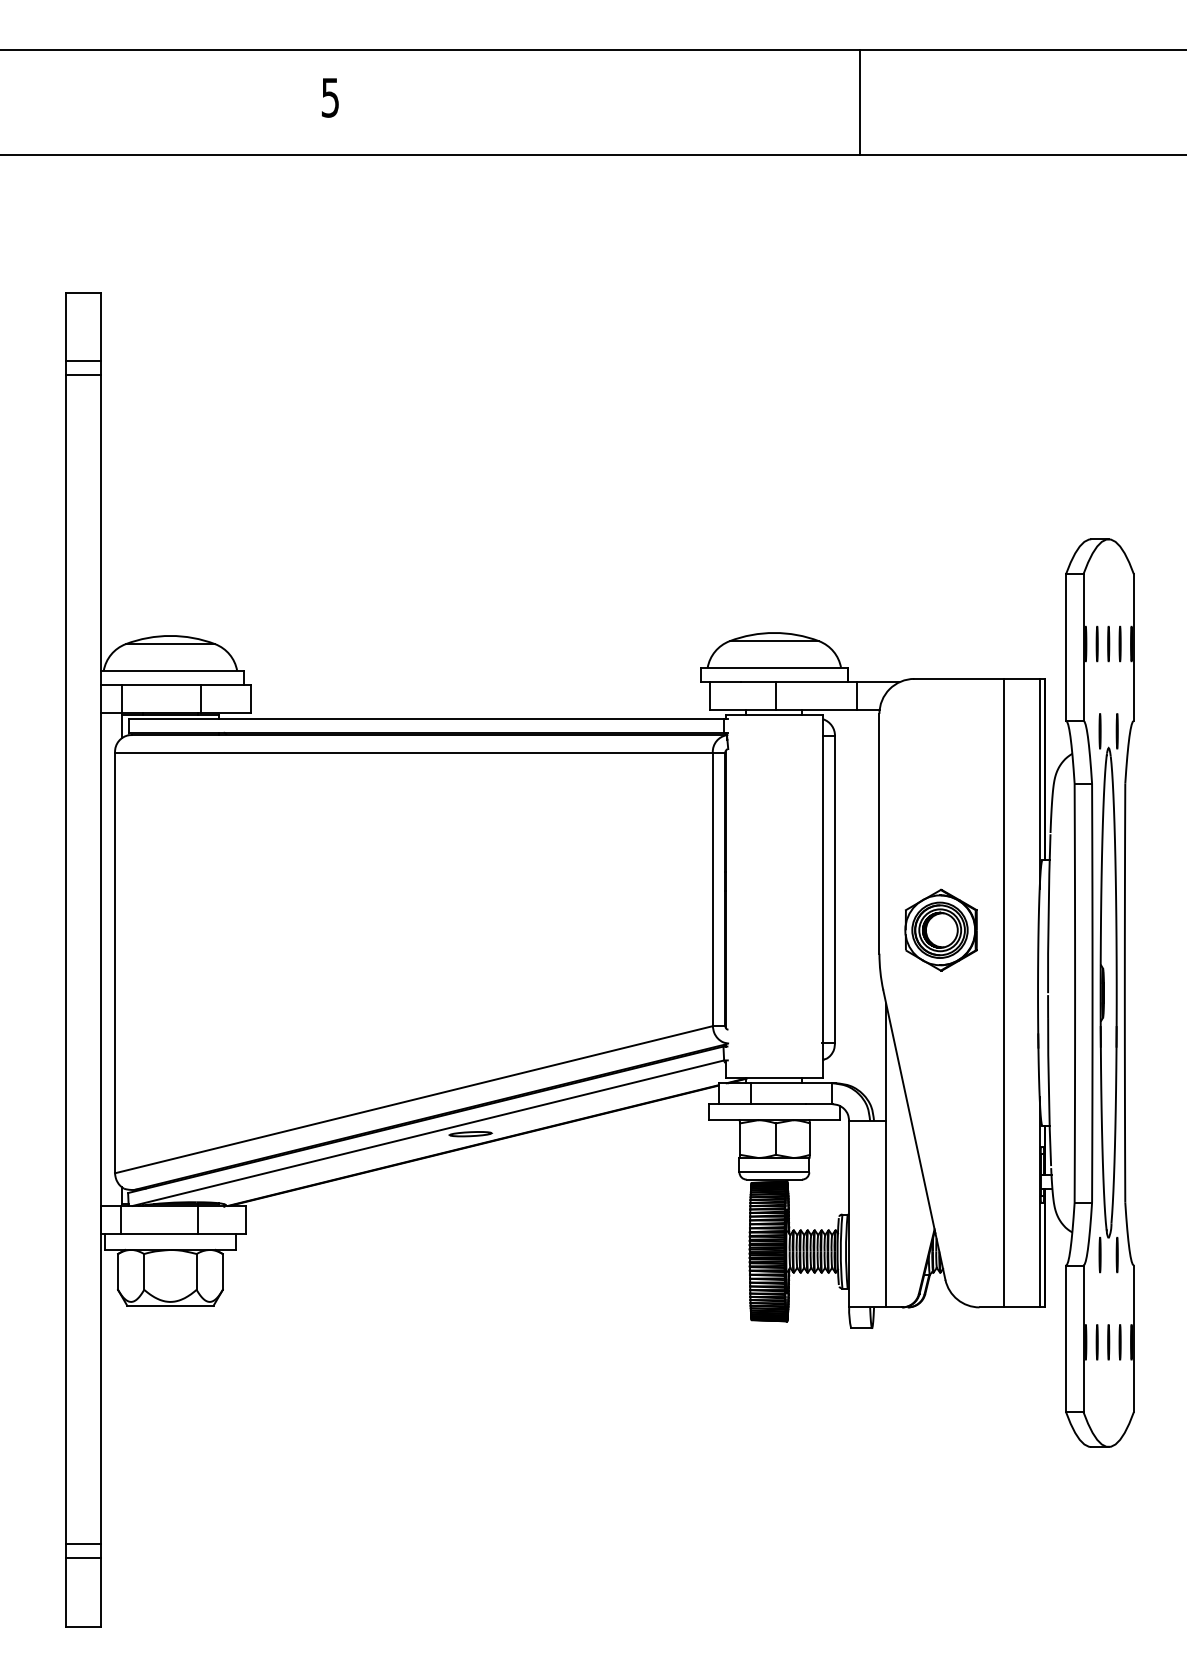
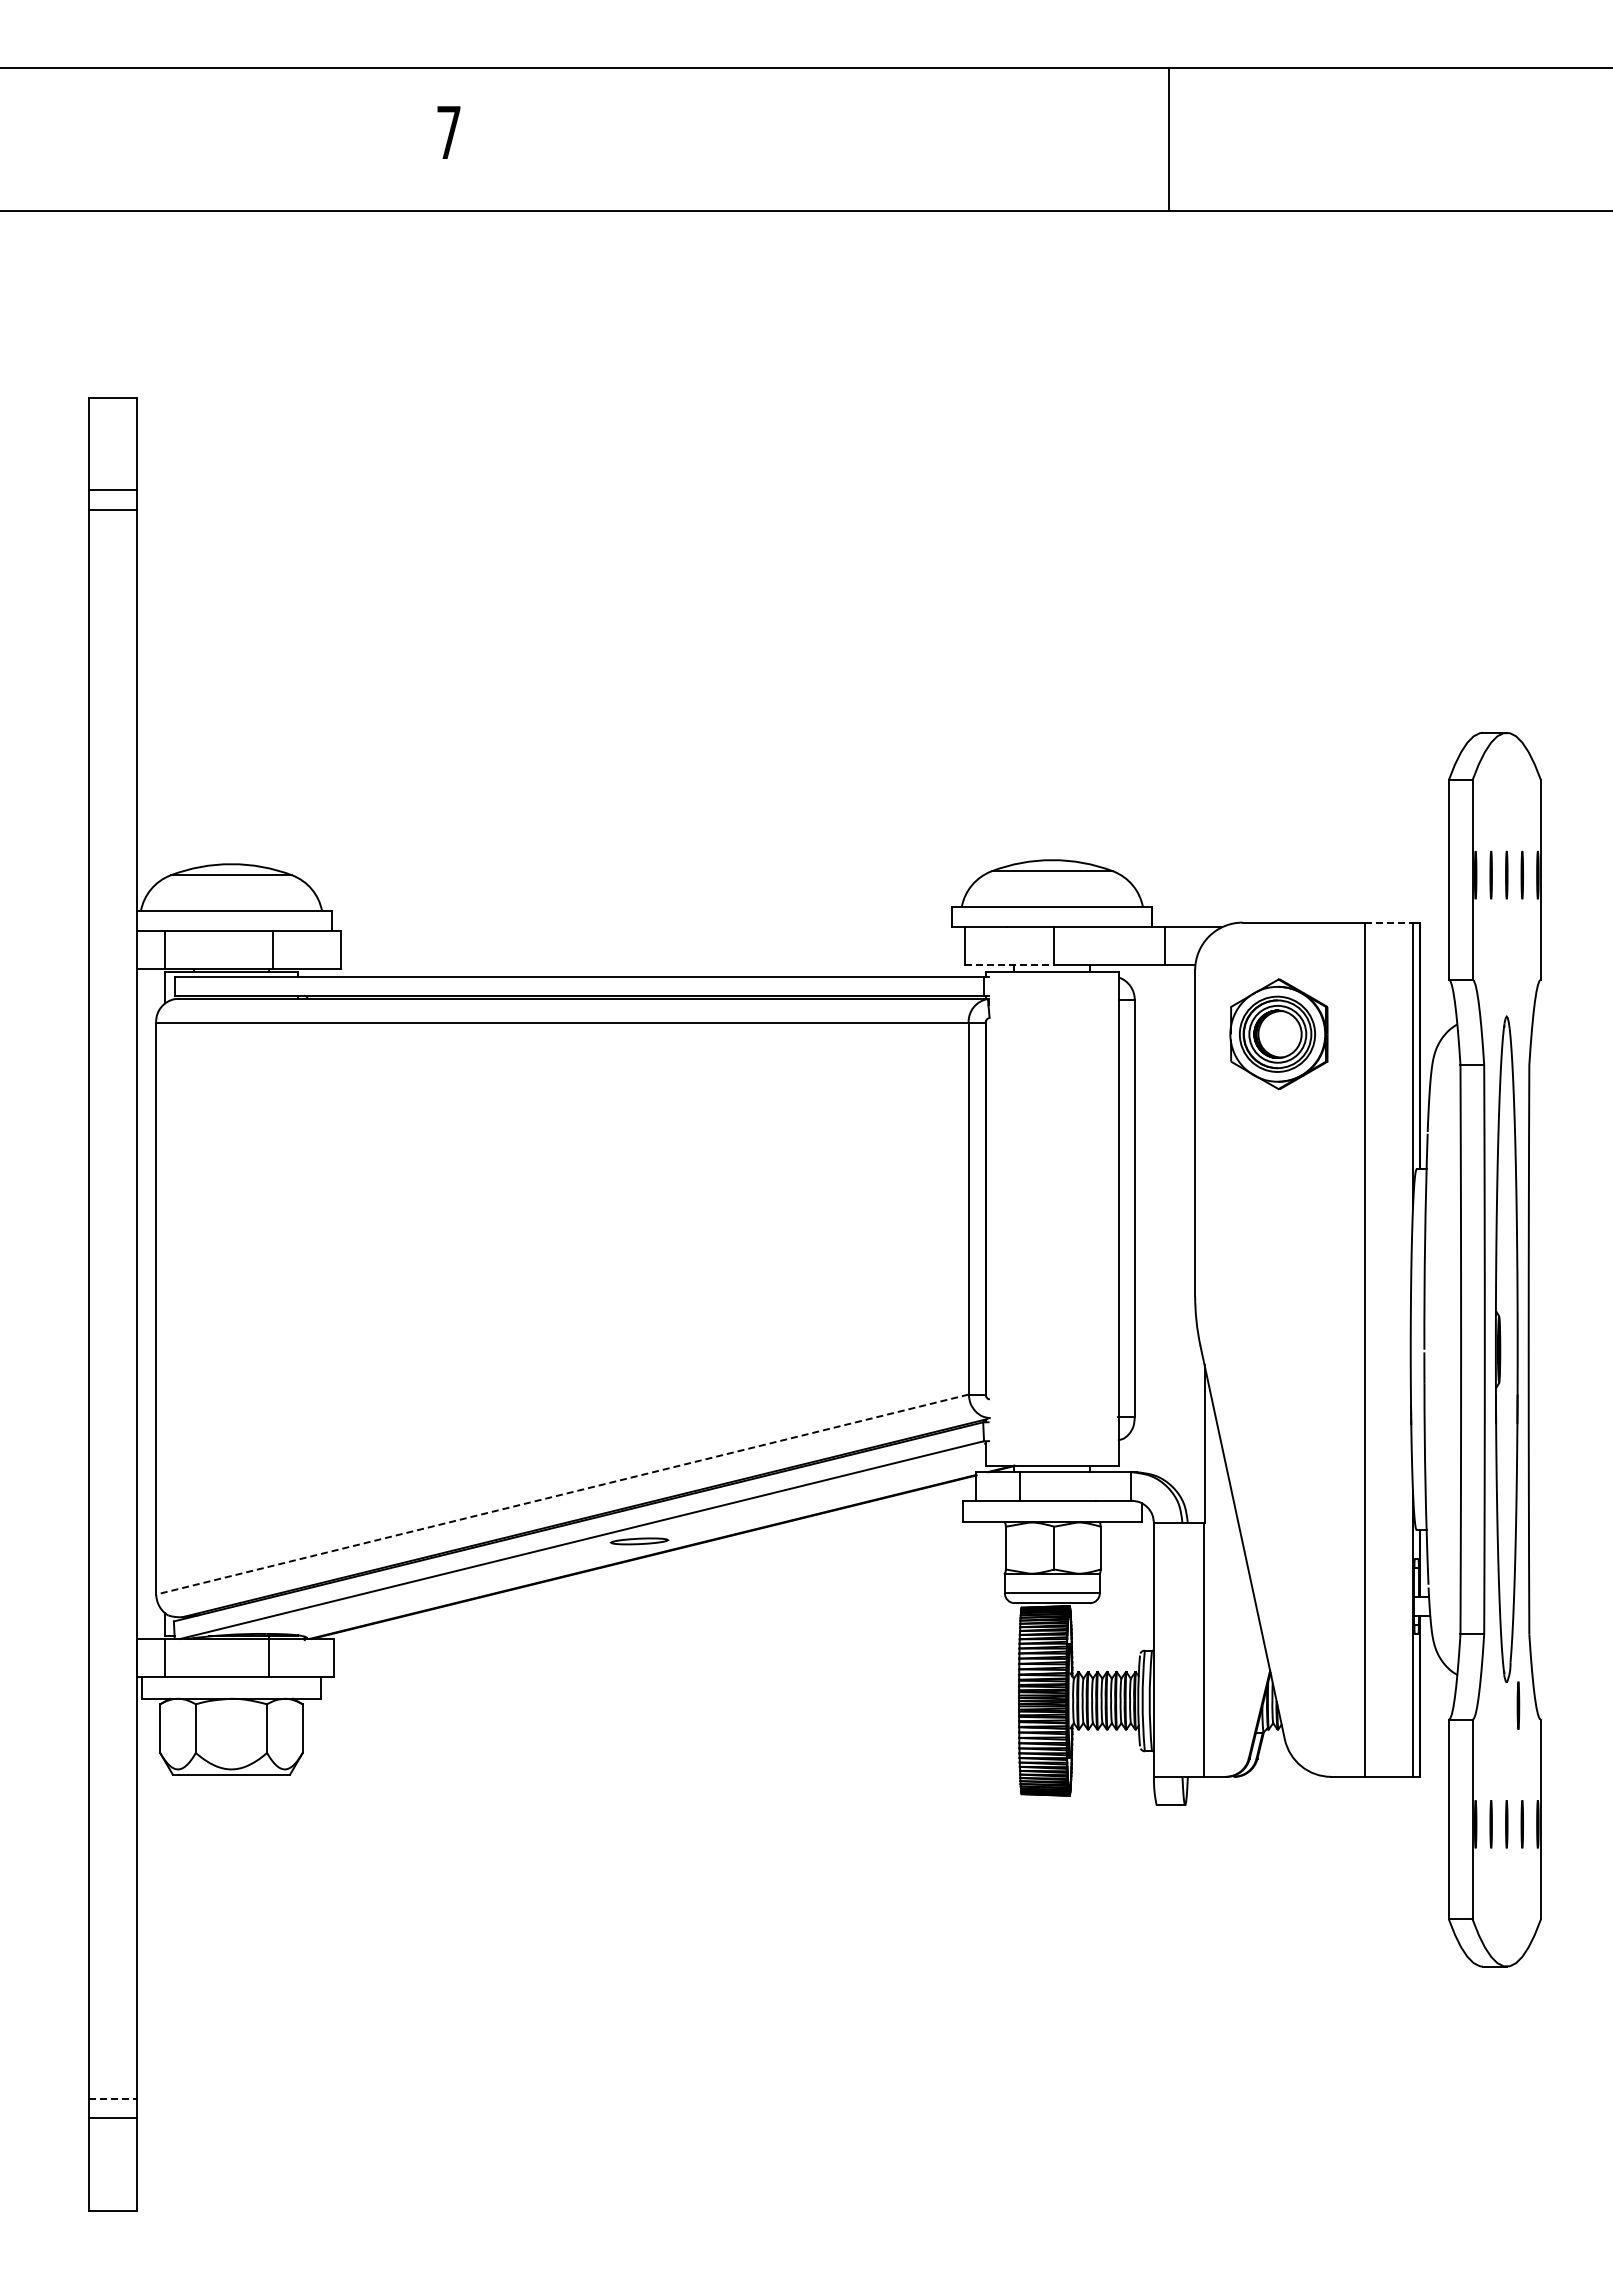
text: (330, 97) -> (448, 132), 5 -> 7
line: (1022, 678) -> (1389, 922), solid -> dashed
line: (742, 710) -> (1009, 965), solid -> dashed
line: (1099, 731) -> (1494, 993), removed
line: (1117, 731) -> (1518, 993), removed
part: (940, 930) -> (1278, 1034), moved
line: (413, 1099) -> (561, 1494), solid -> dashed
line: (1099, 1254) -> (1494, 1705), removed
line: (82, 1544) -> (112, 2098), solid -> dashed

